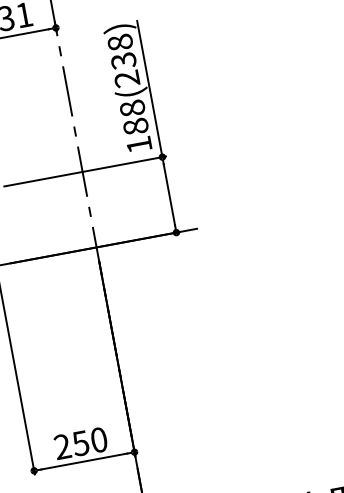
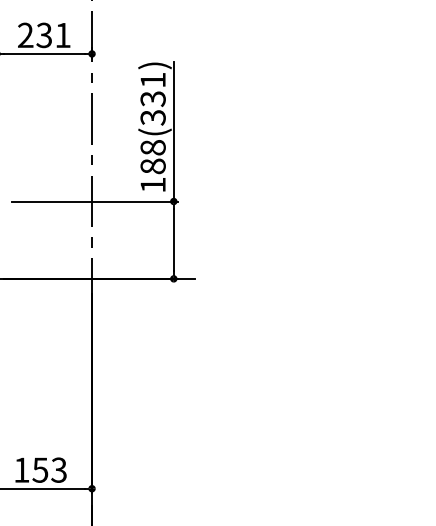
text: (122, 60) -> (152, 98), 188(238) -> 188(331)
text: (80, 442) -> (40, 469), 250 -> 153

